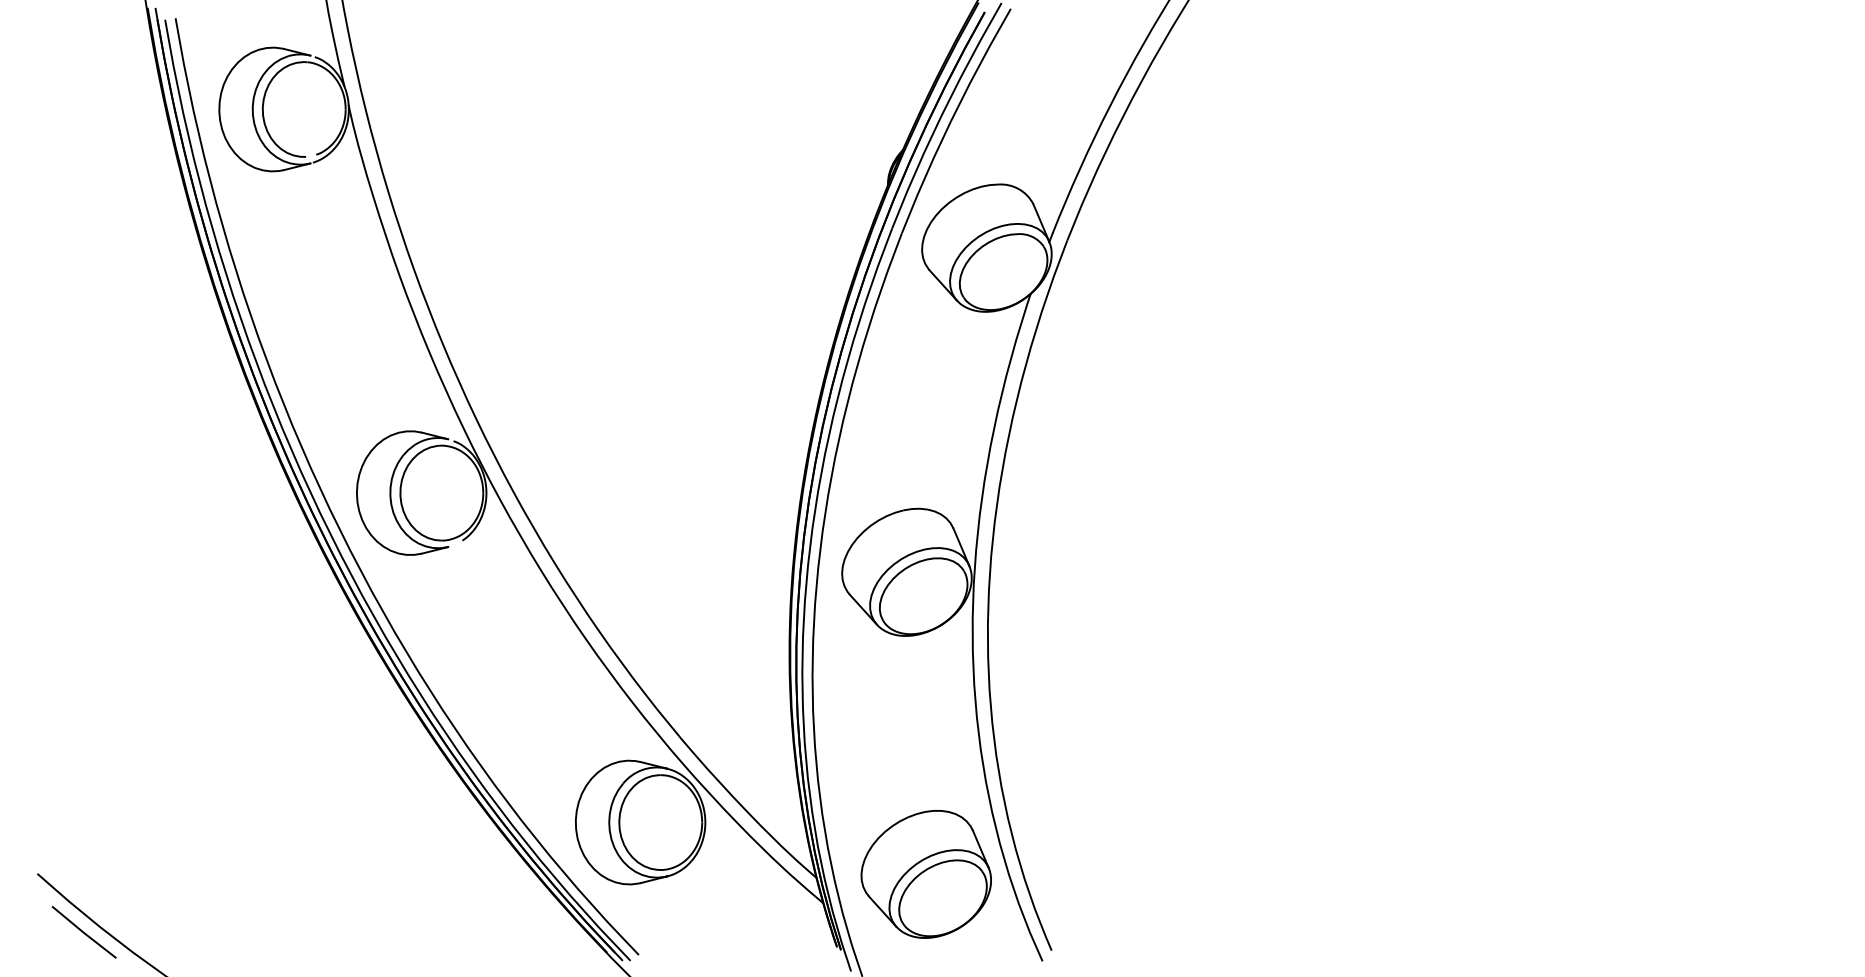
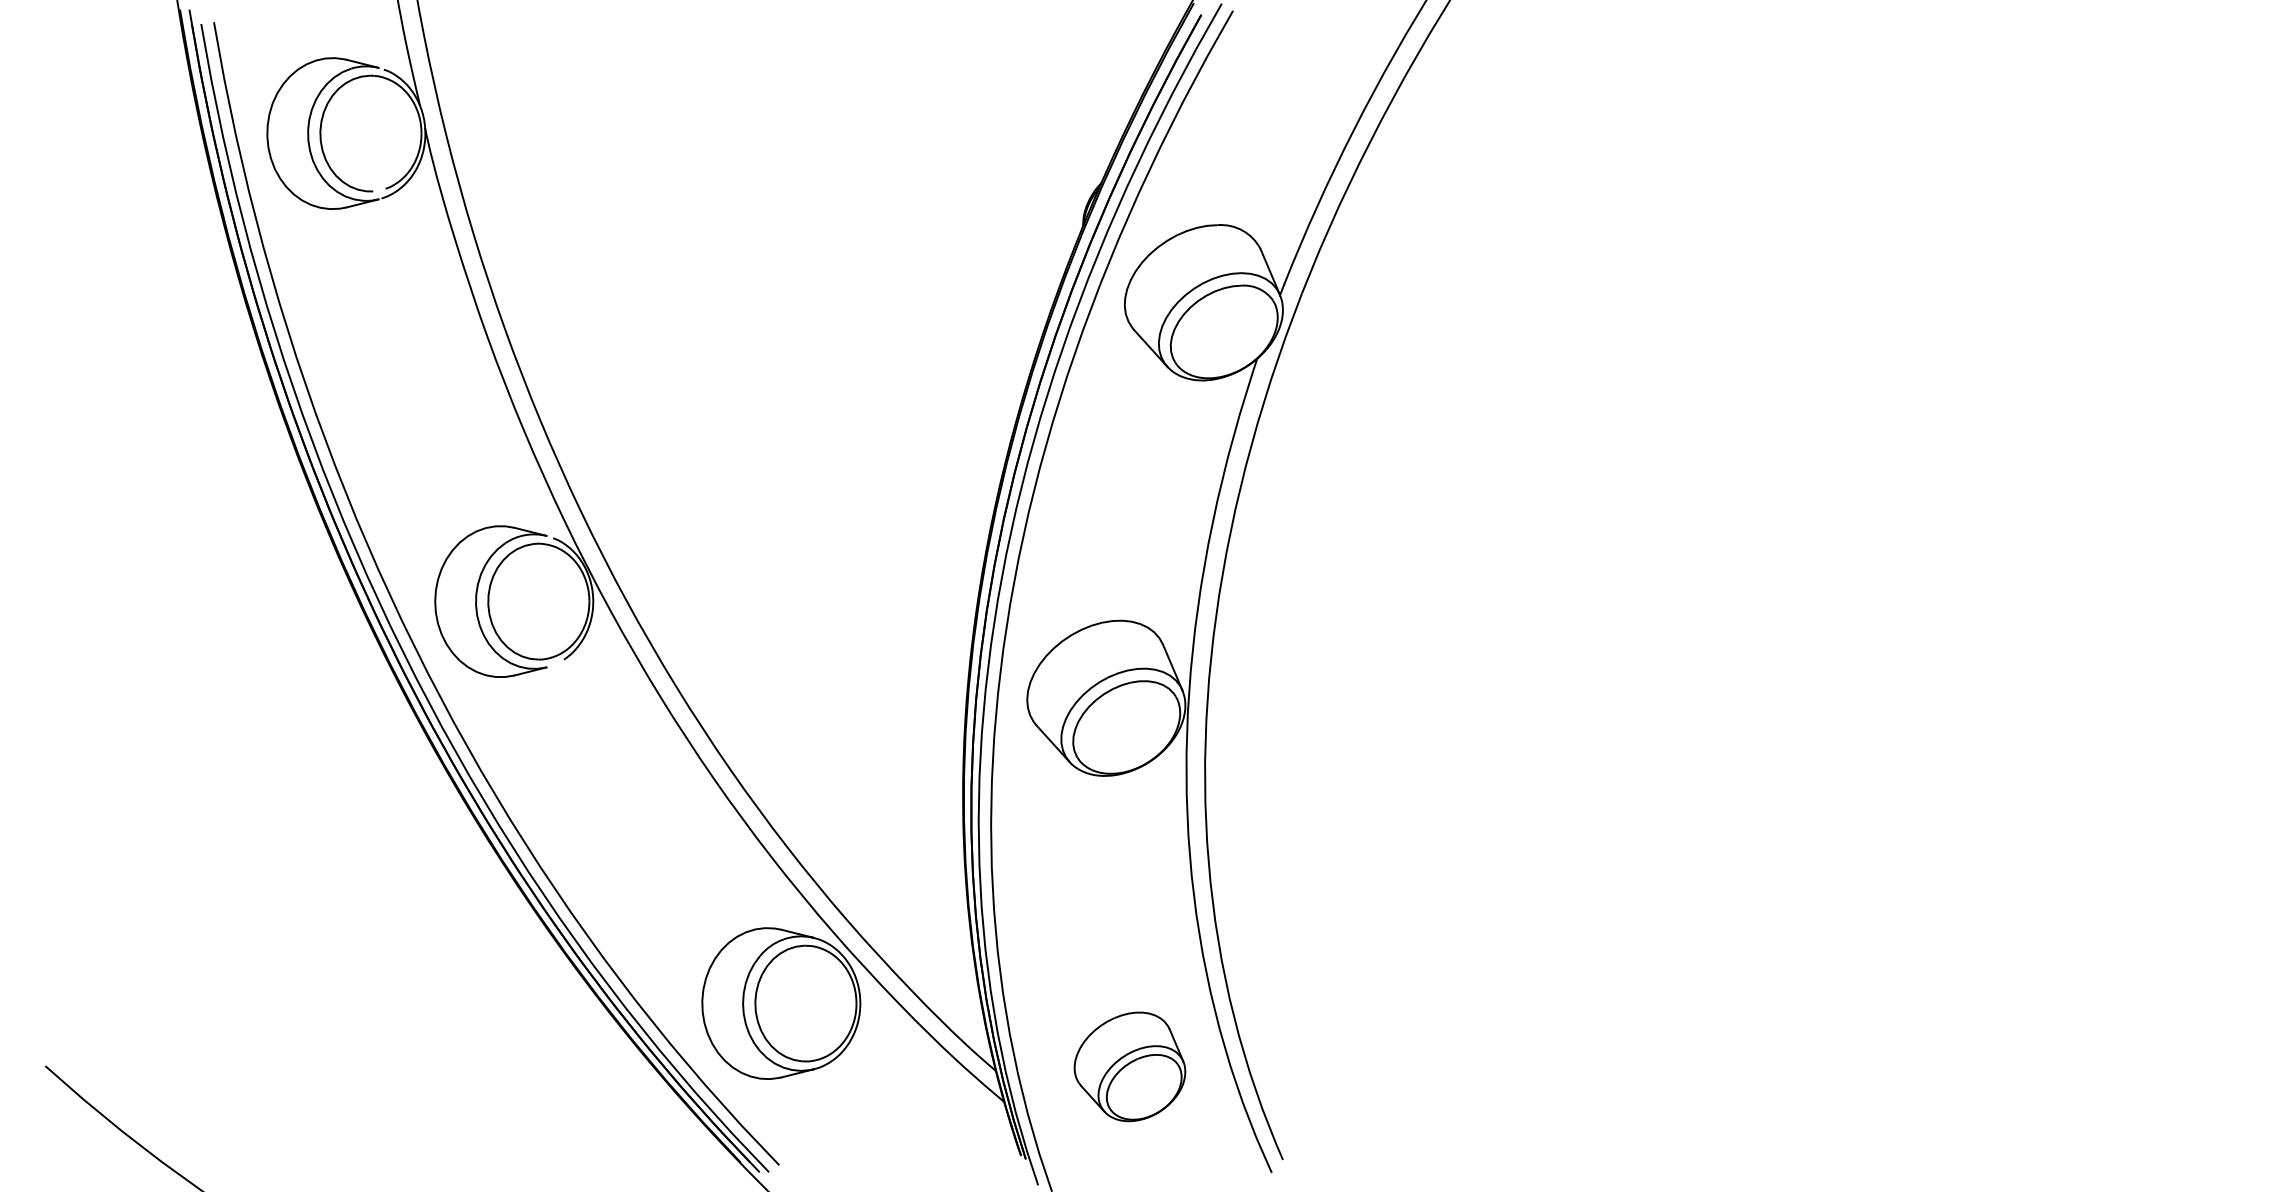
part: (925, 874) -> (1129, 1066), size x0.7
line: (84, 932) -> (102, 1137), removed

